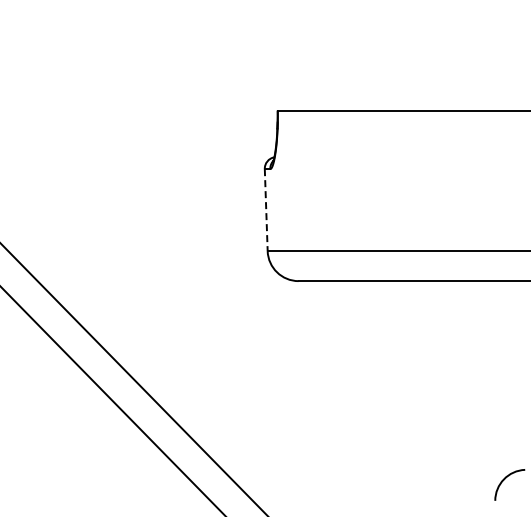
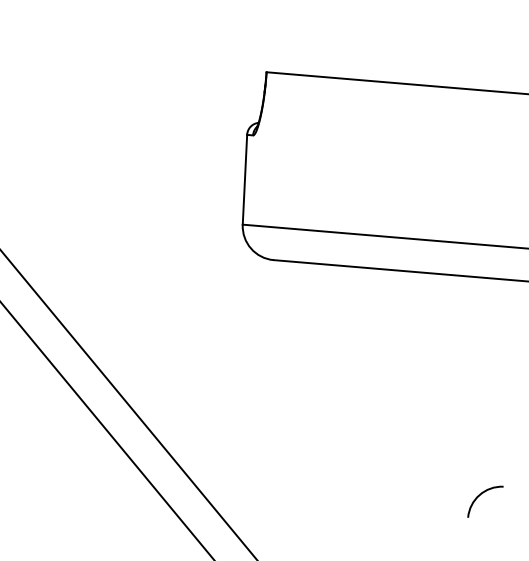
line: (266, 210) -> (245, 180), dashed -> solid

